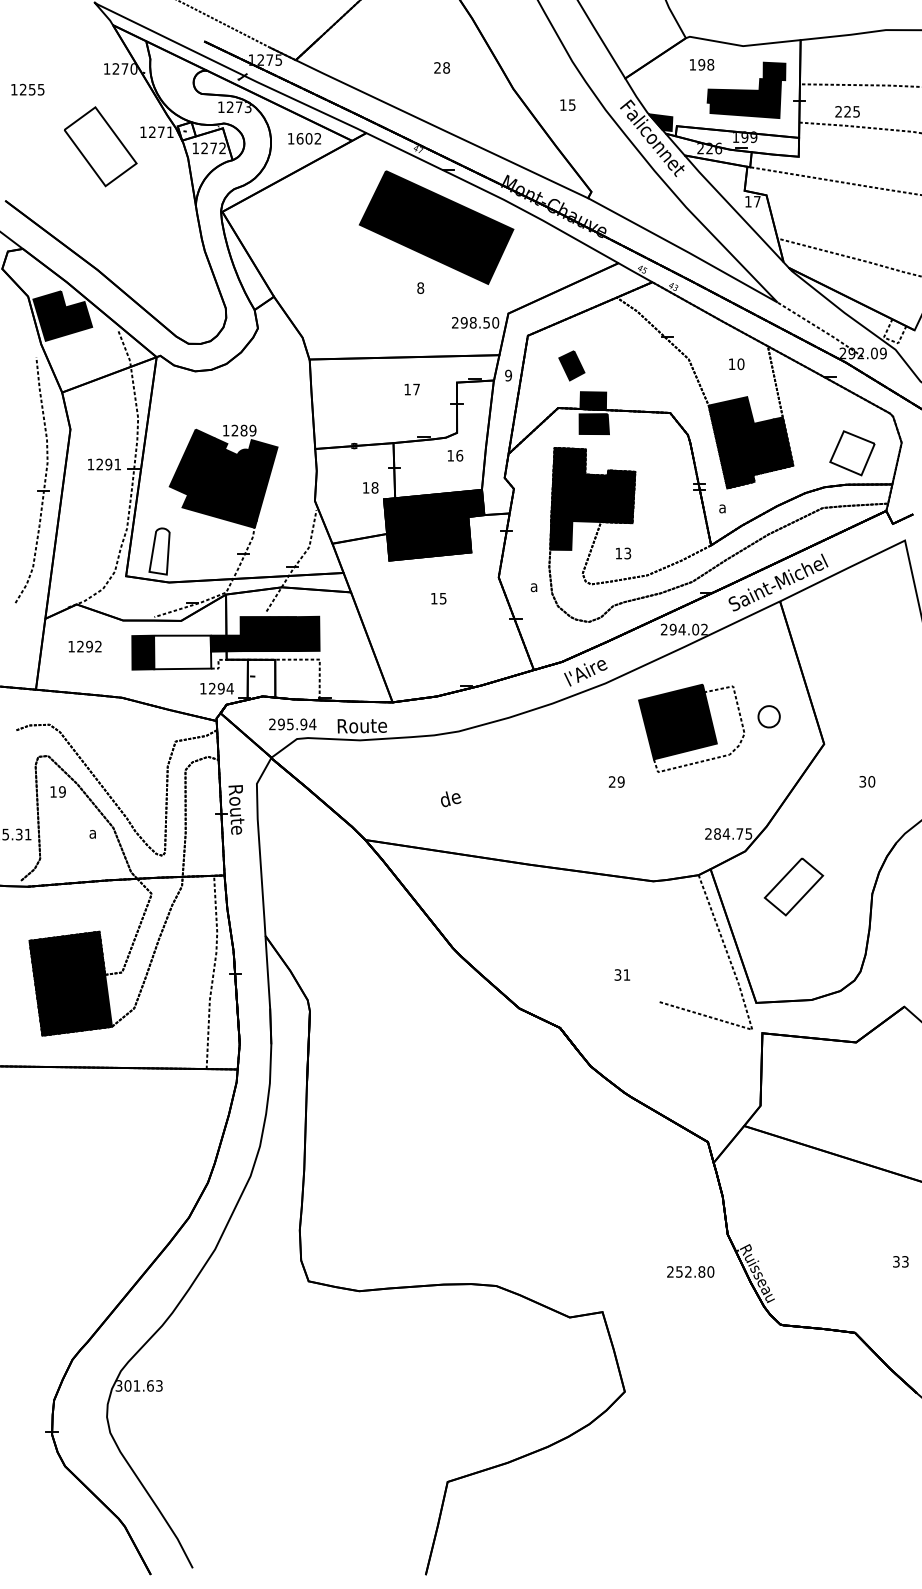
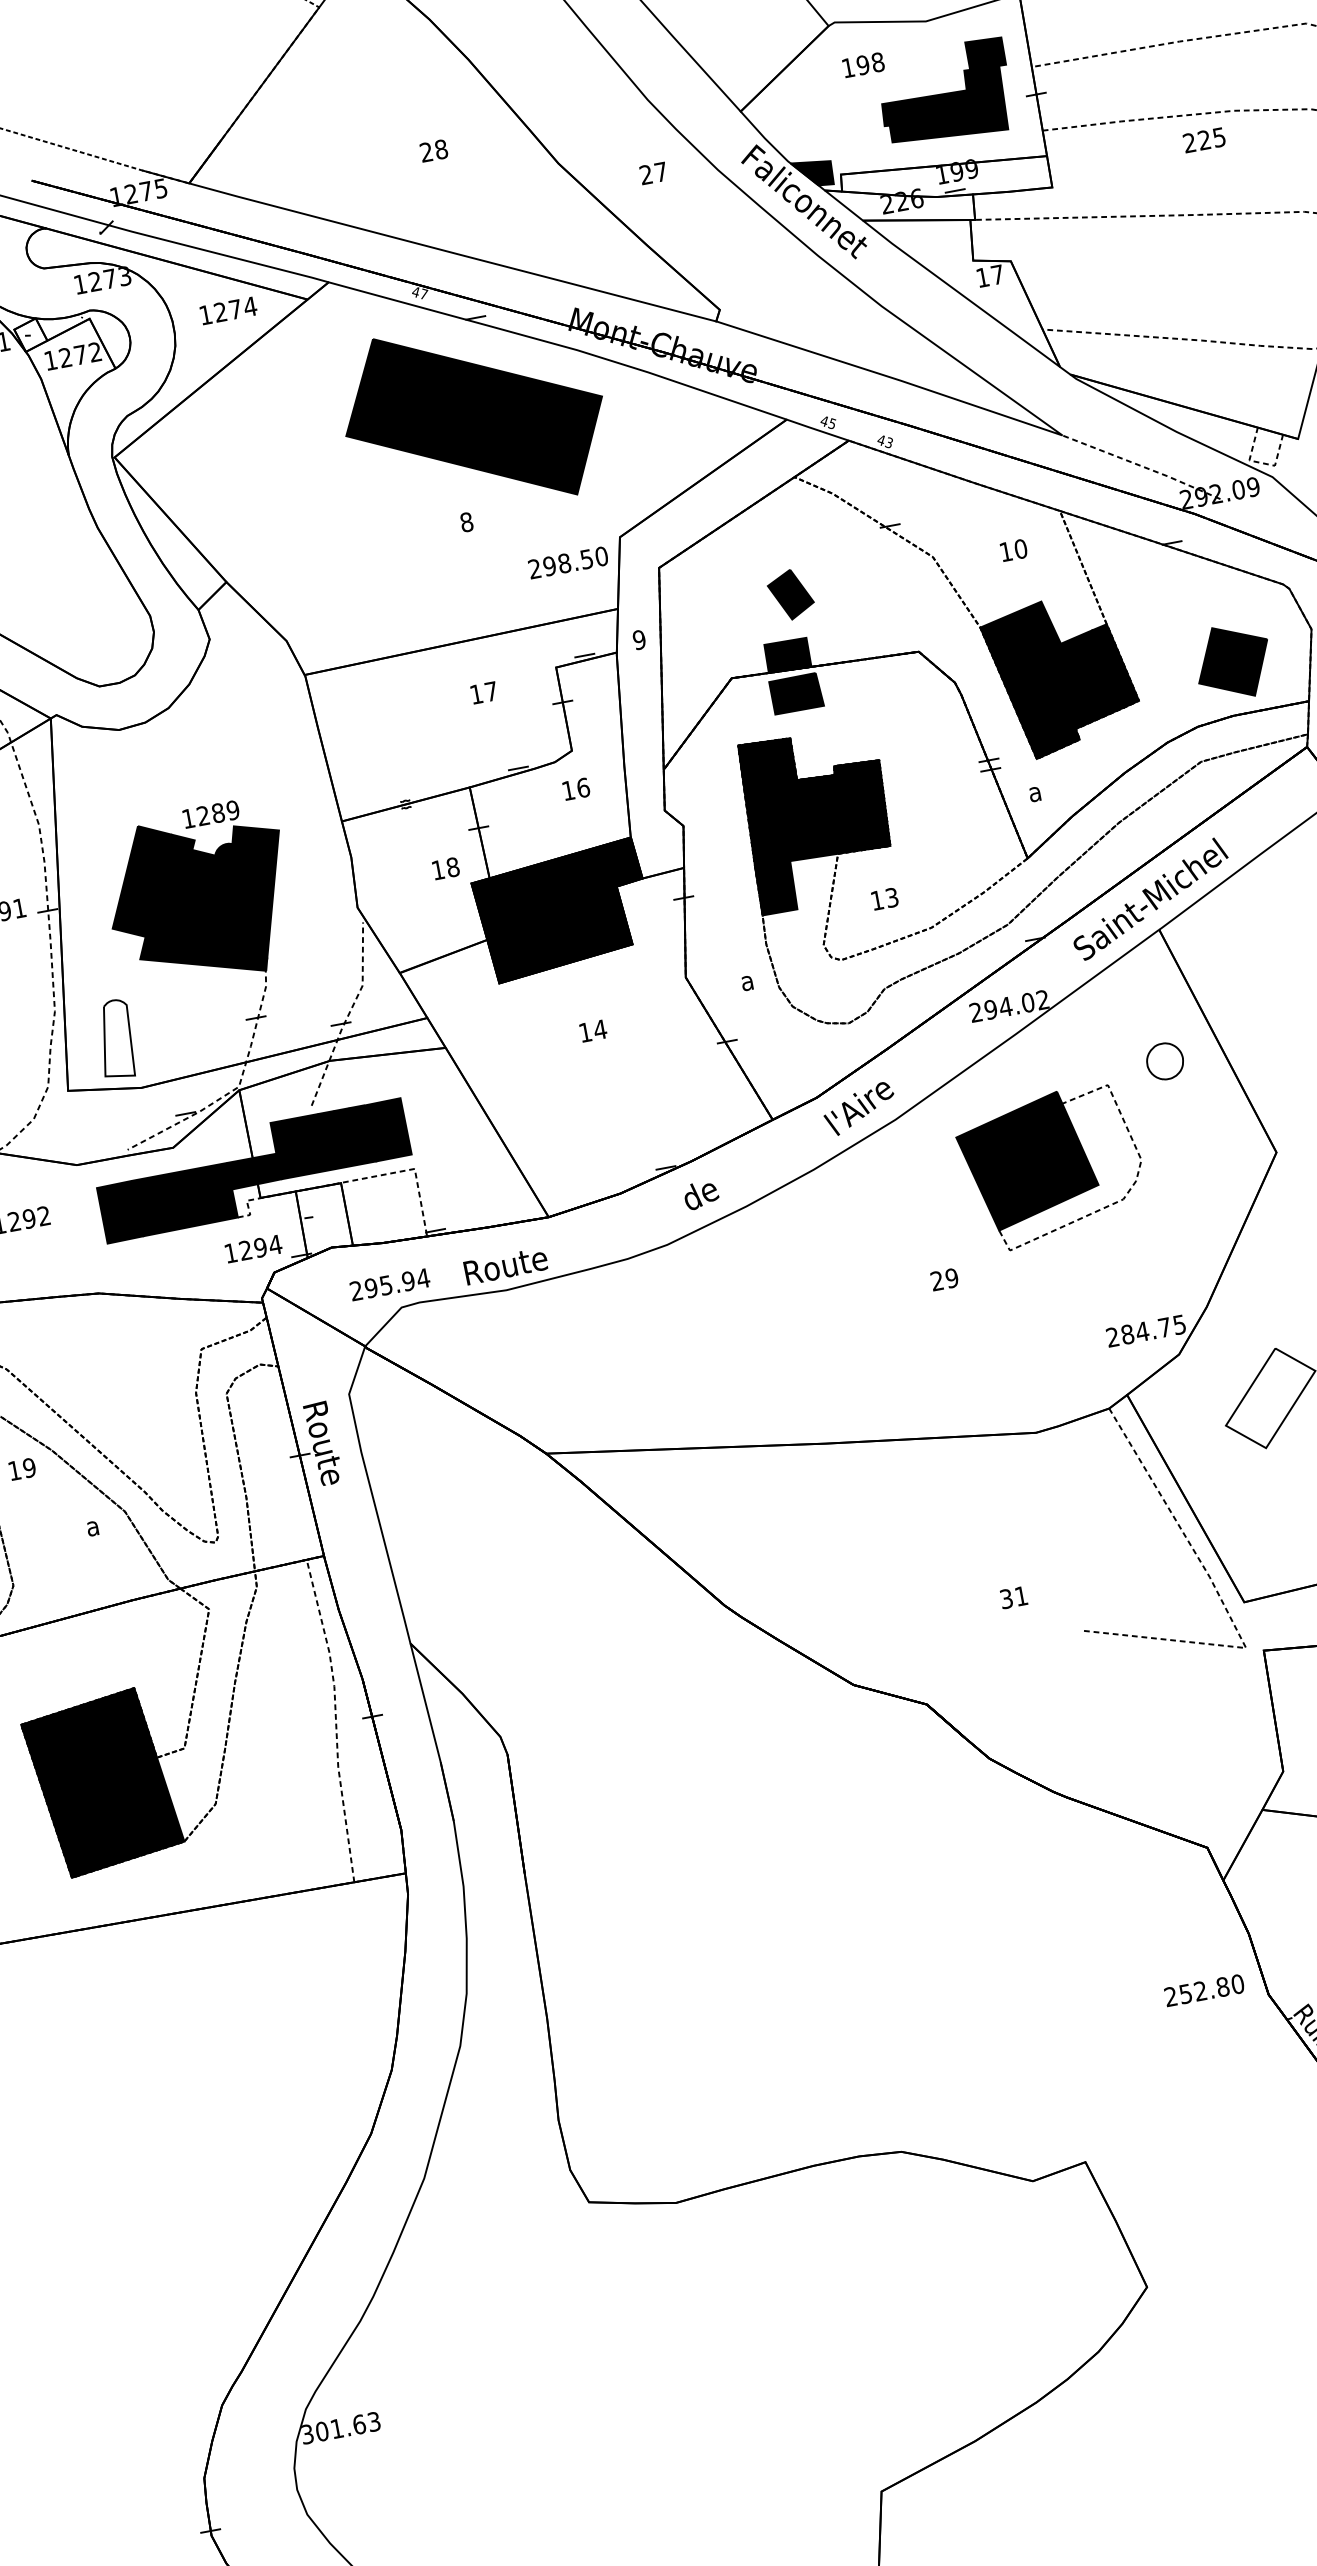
text: (567, 104) -> (653, 172), 15 -> 27
text: (847, 111) -> (1204, 139), moved
text: (308, 138) -> (234, 309), 1602 -> 1274
part: (571, 365) -> (790, 594), moved
fill: (852, 453) -> (1233, 662), added
text: (442, 598) -> (599, 1029), 15 -> 14
fill: (182, 652) -> (185, 1199), added
part: (768, 716) -> (1163, 1061), moved
text: (451, 799) -> (702, 1195), moved
text: (690, 1271) -> (1203, 1989), moved

